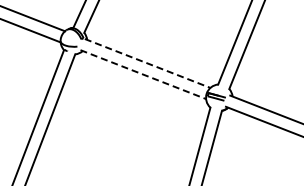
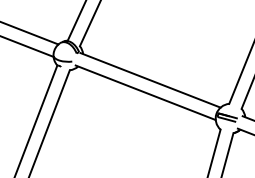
line: (148, 63) -> (151, 80), dashed -> solid
line: (143, 74) -> (145, 92), dashed -> solid

